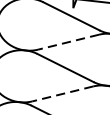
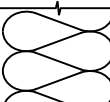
line: (68, 42) -> (58, 41), dashed -> solid
line: (63, 93) -> (58, 80), dashed -> solid

